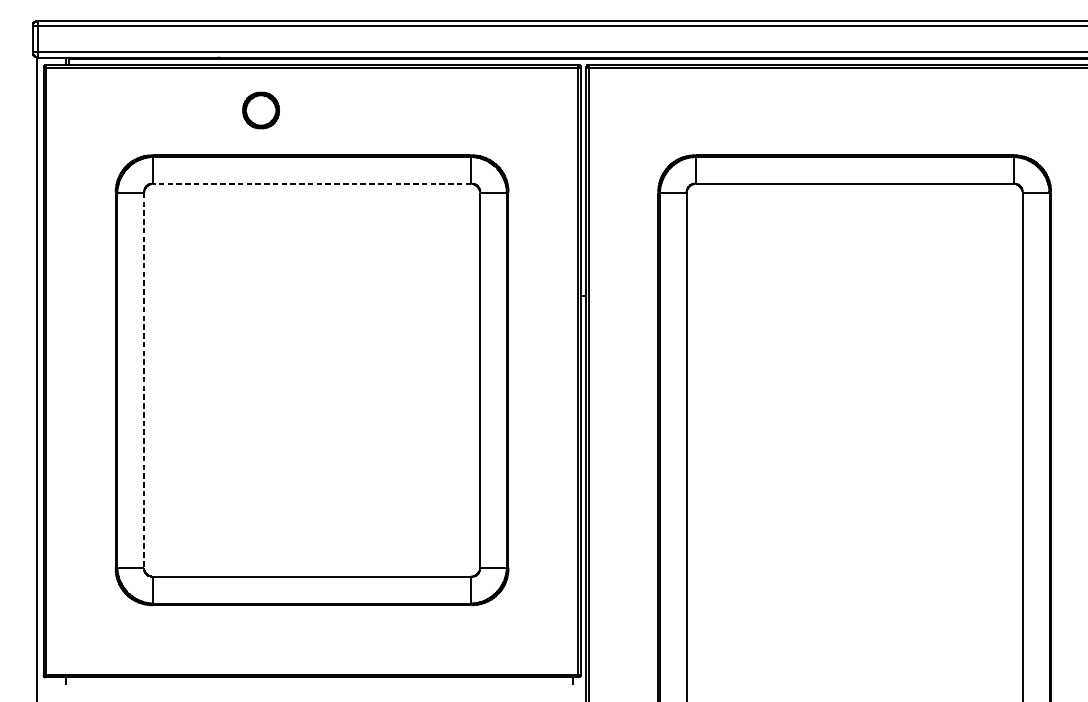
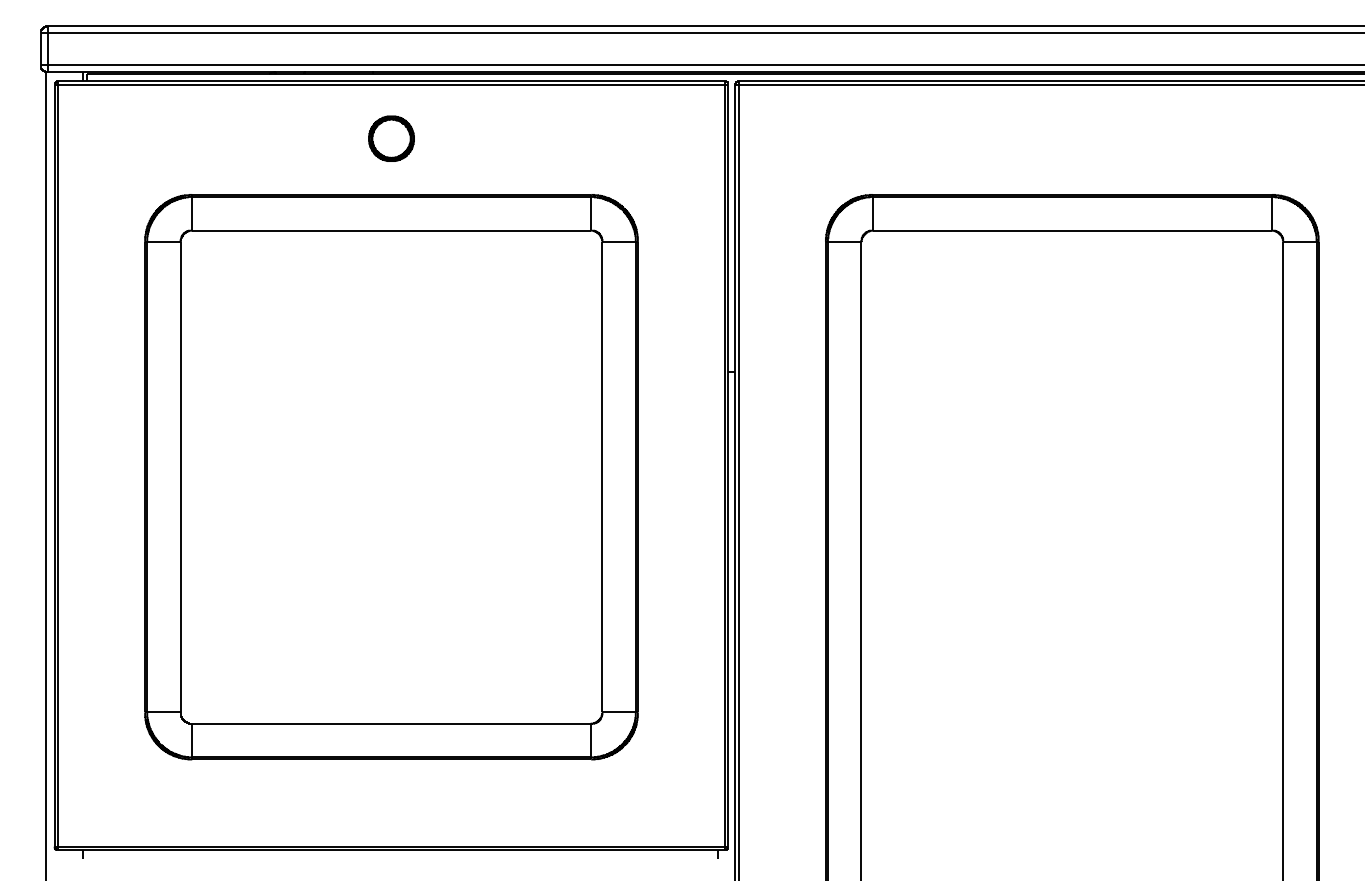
part: (261, 110) -> (391, 138), moved
line: (312, 183) -> (391, 230), dashed -> solid
line: (143, 380) -> (180, 477), dashed -> solid

